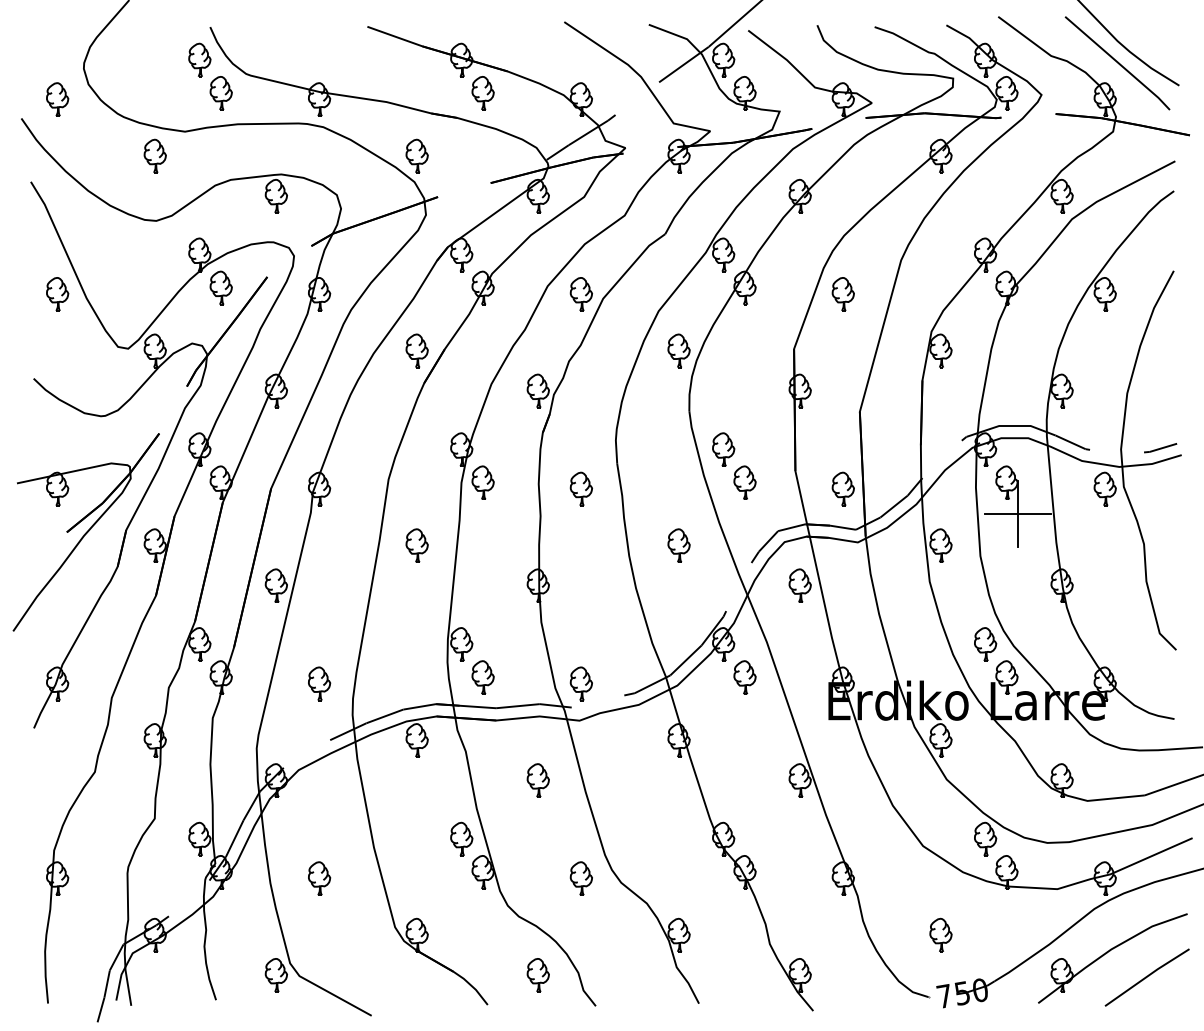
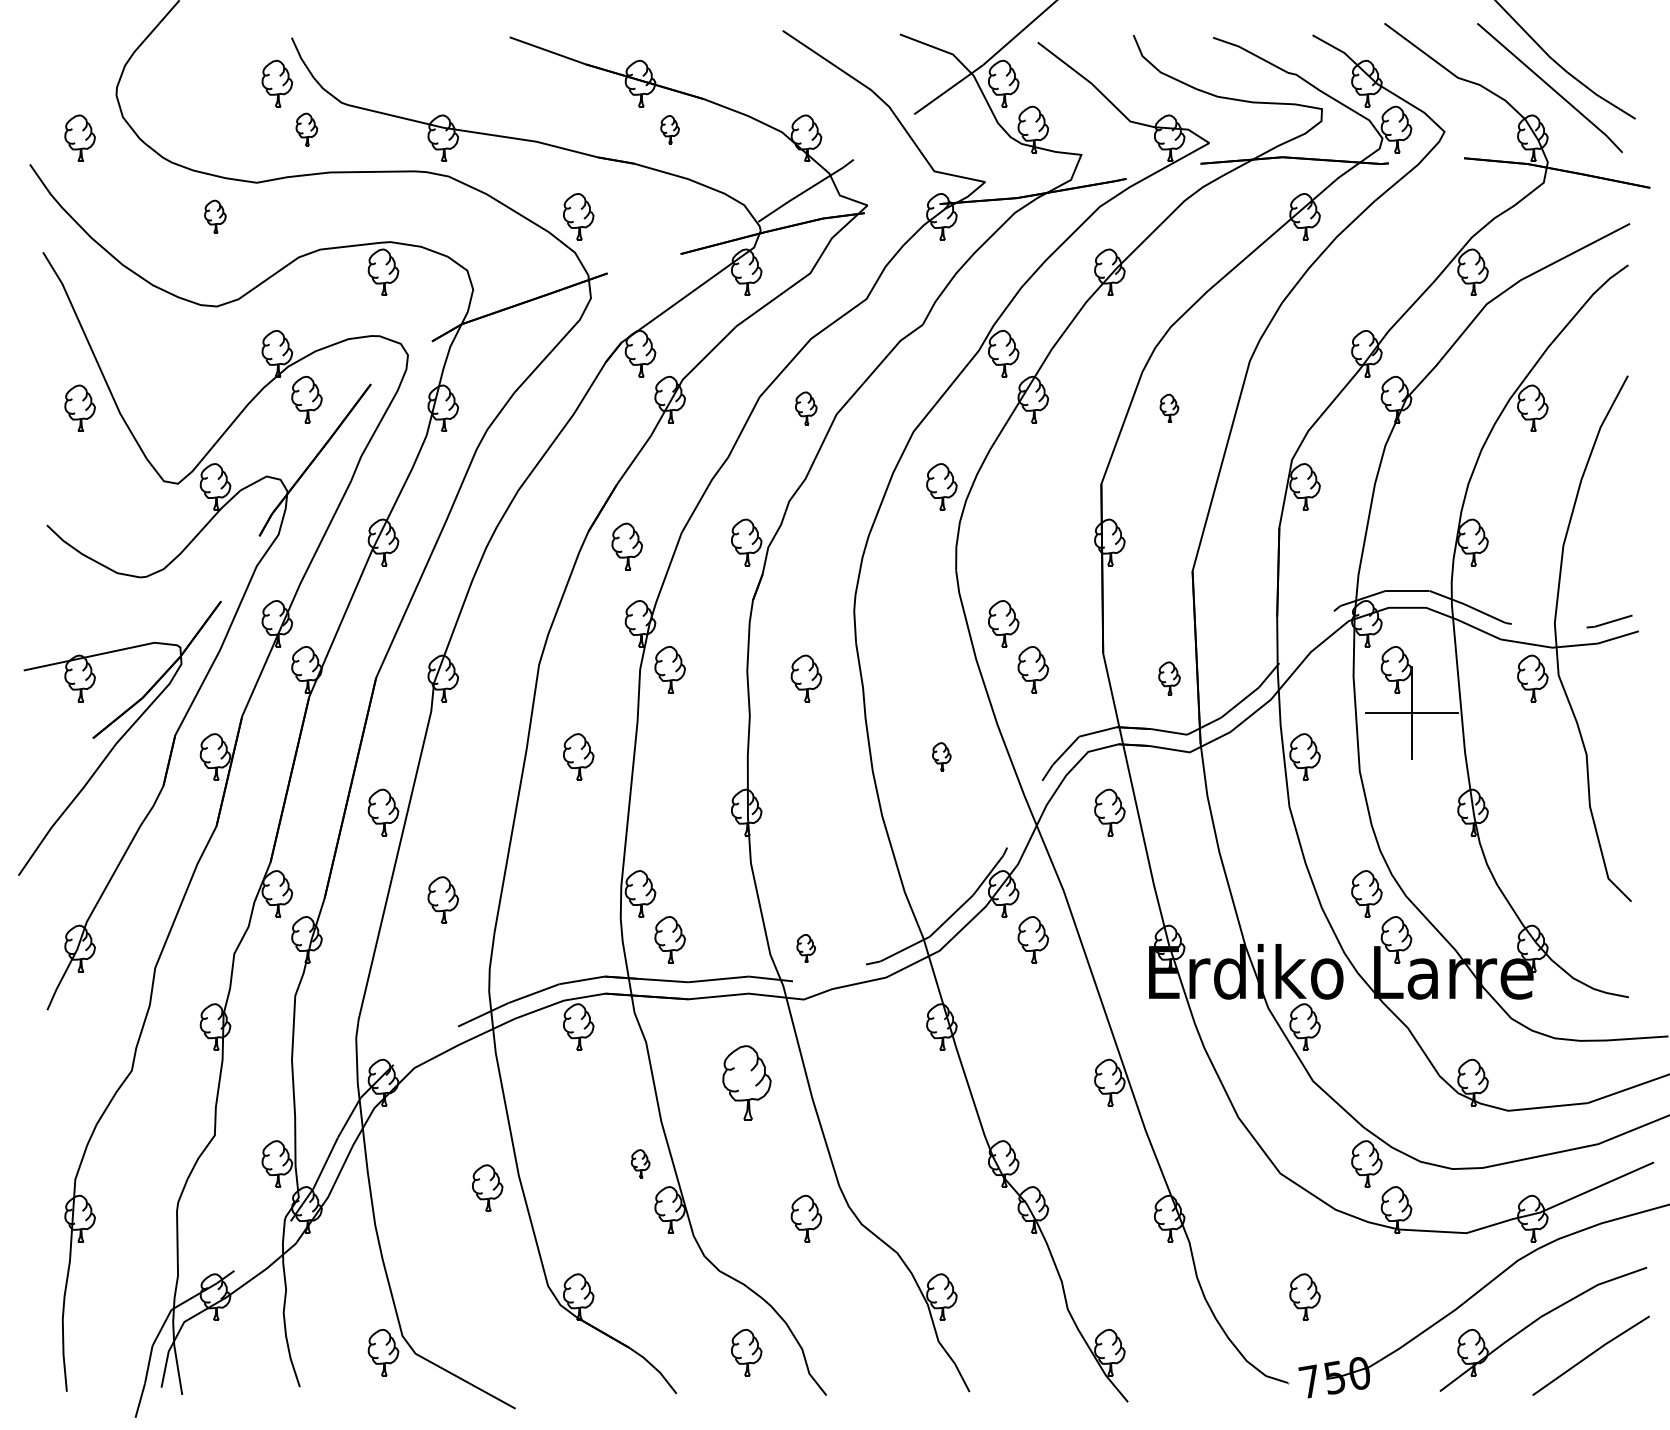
part: (220, 93) -> (305, 129), size x0.7
part: (482, 93) -> (669, 129), size x0.6
part: (154, 155) -> (214, 215), size x0.7
part: (580, 294) -> (805, 408), size x0.7
part: (842, 294) -> (1168, 408), size x0.6
part: (416, 350) -> (626, 545), moved
part: (842, 488) -> (1168, 677), size x0.7
part: (678, 545) -> (941, 756), size x0.6
part: (319, 683) -> (443, 899), moved
part: (580, 683) -> (805, 947), size x0.6
part: (537, 780) -> (745, 1082), size x1.6
part: (461, 838) -> (640, 1162), size x0.6
part: (319, 878) -> (487, 1187), moved

